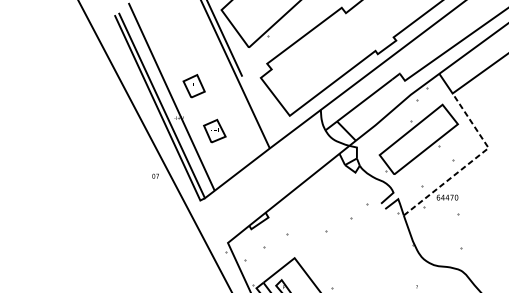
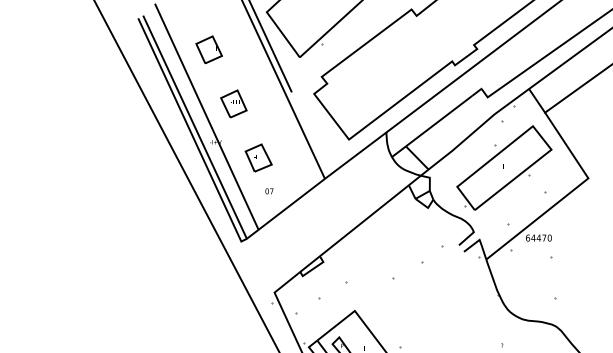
part: (173, 41) -> (208, 49), added
line: (472, 160) -> (568, 193), dashed -> solid
text: (155, 176) -> (269, 191), moved

